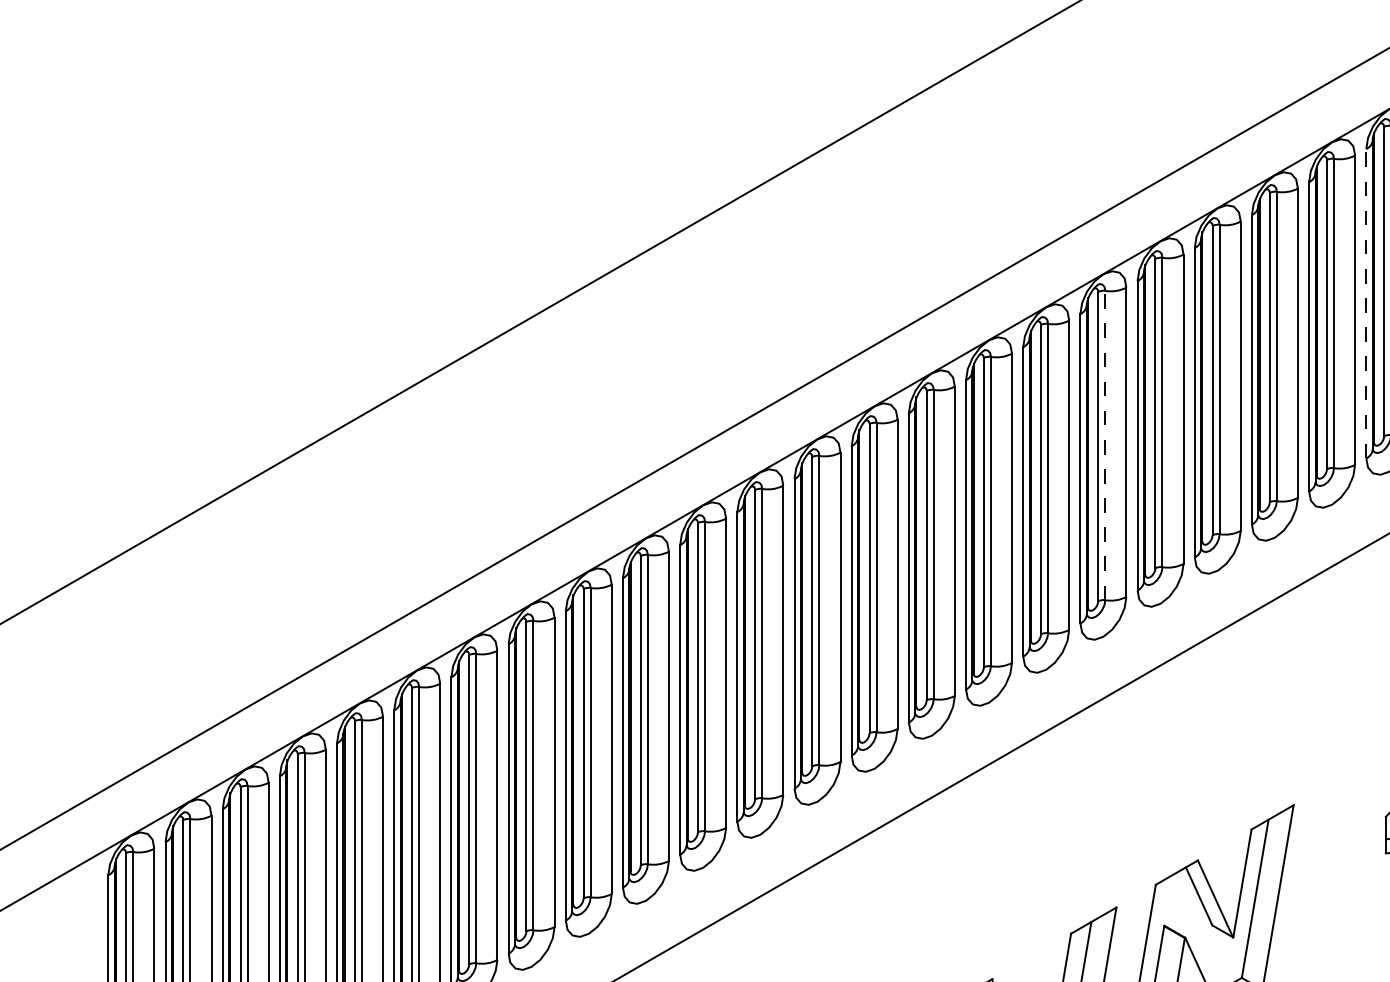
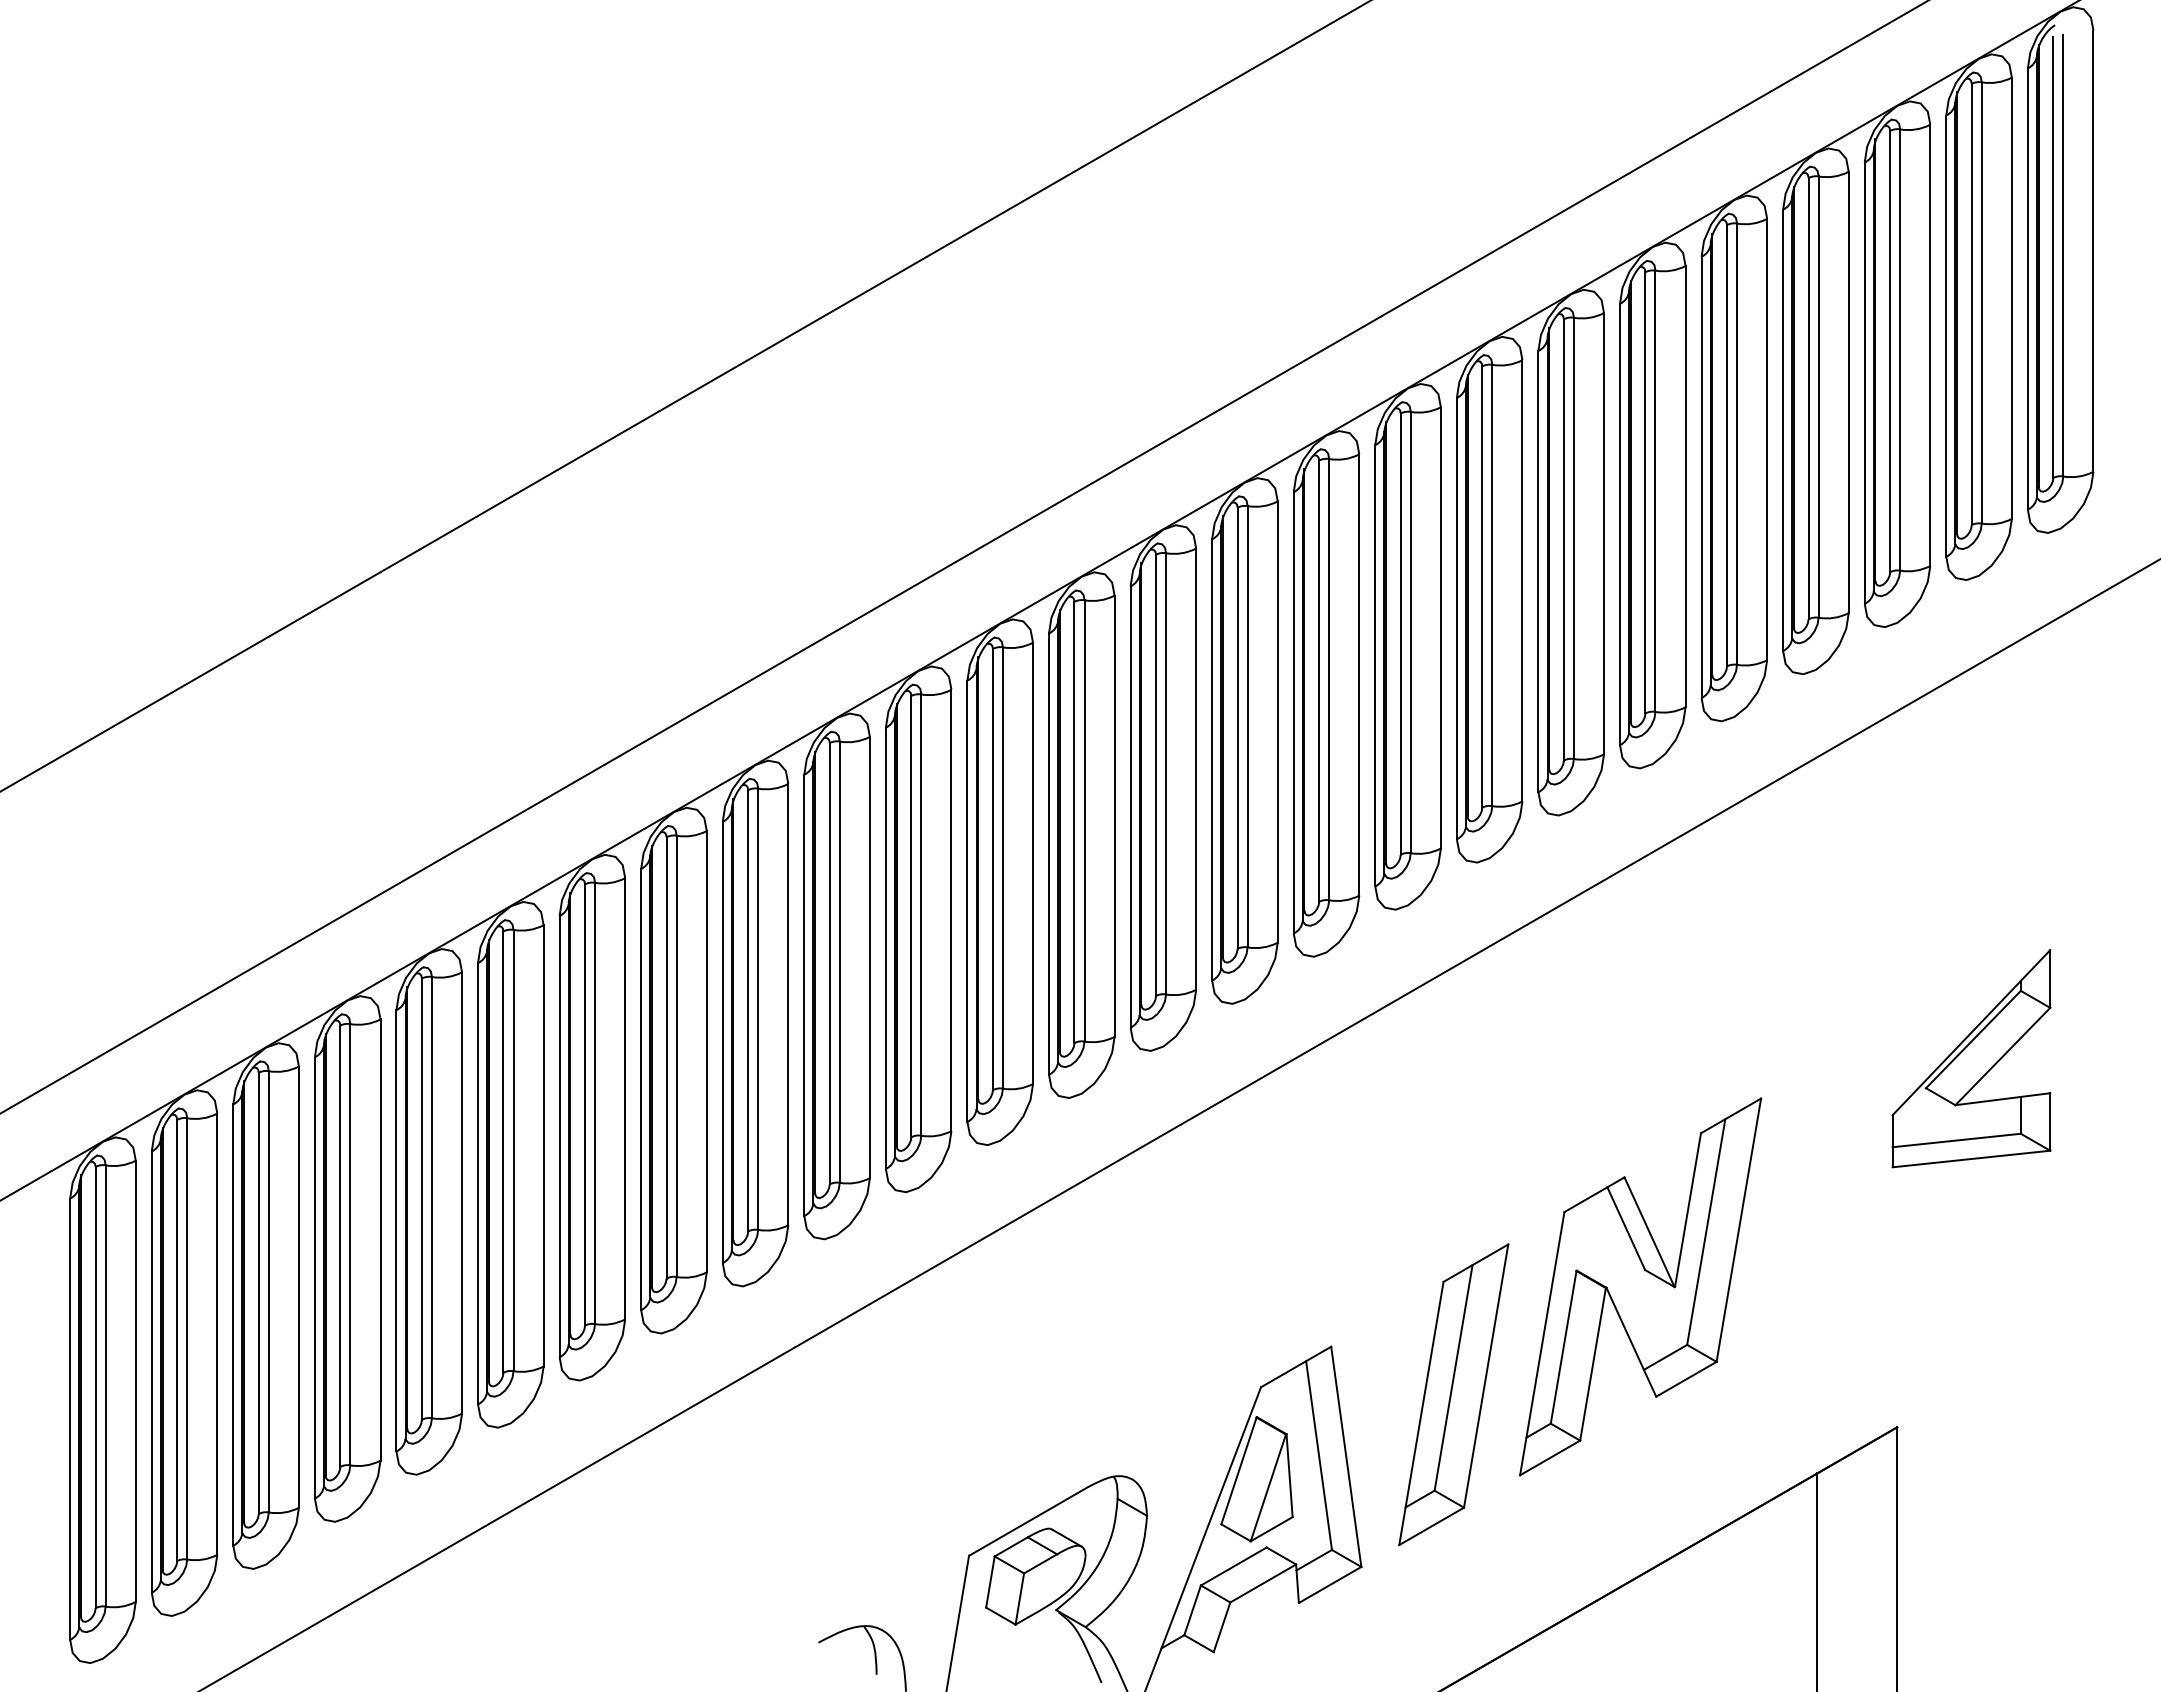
line: (1366, 303) -> (1864, 383), dashed -> solid
line: (1105, 445) -> (1492, 585), dashed -> solid

